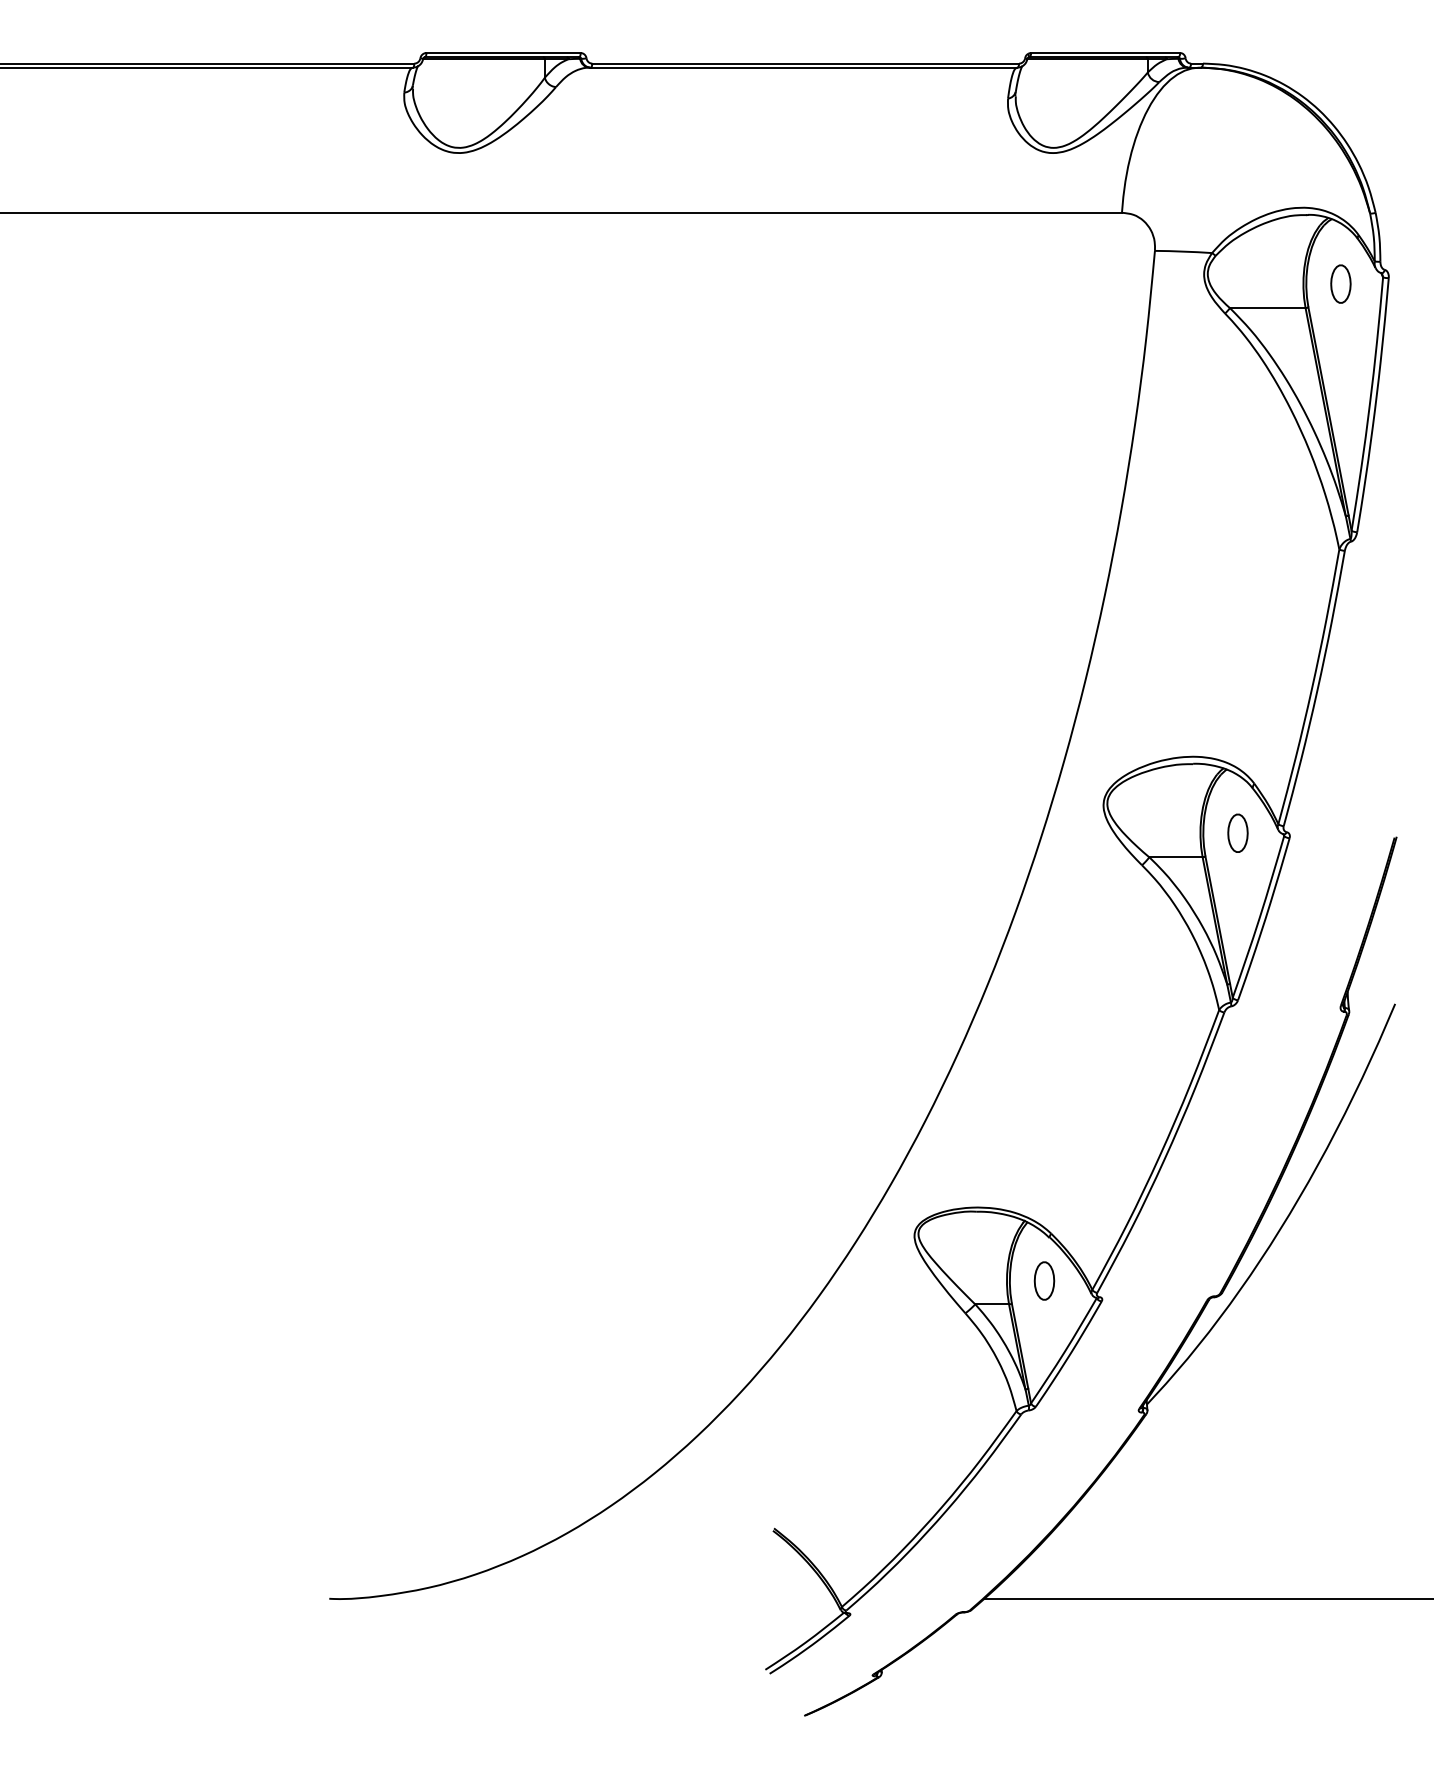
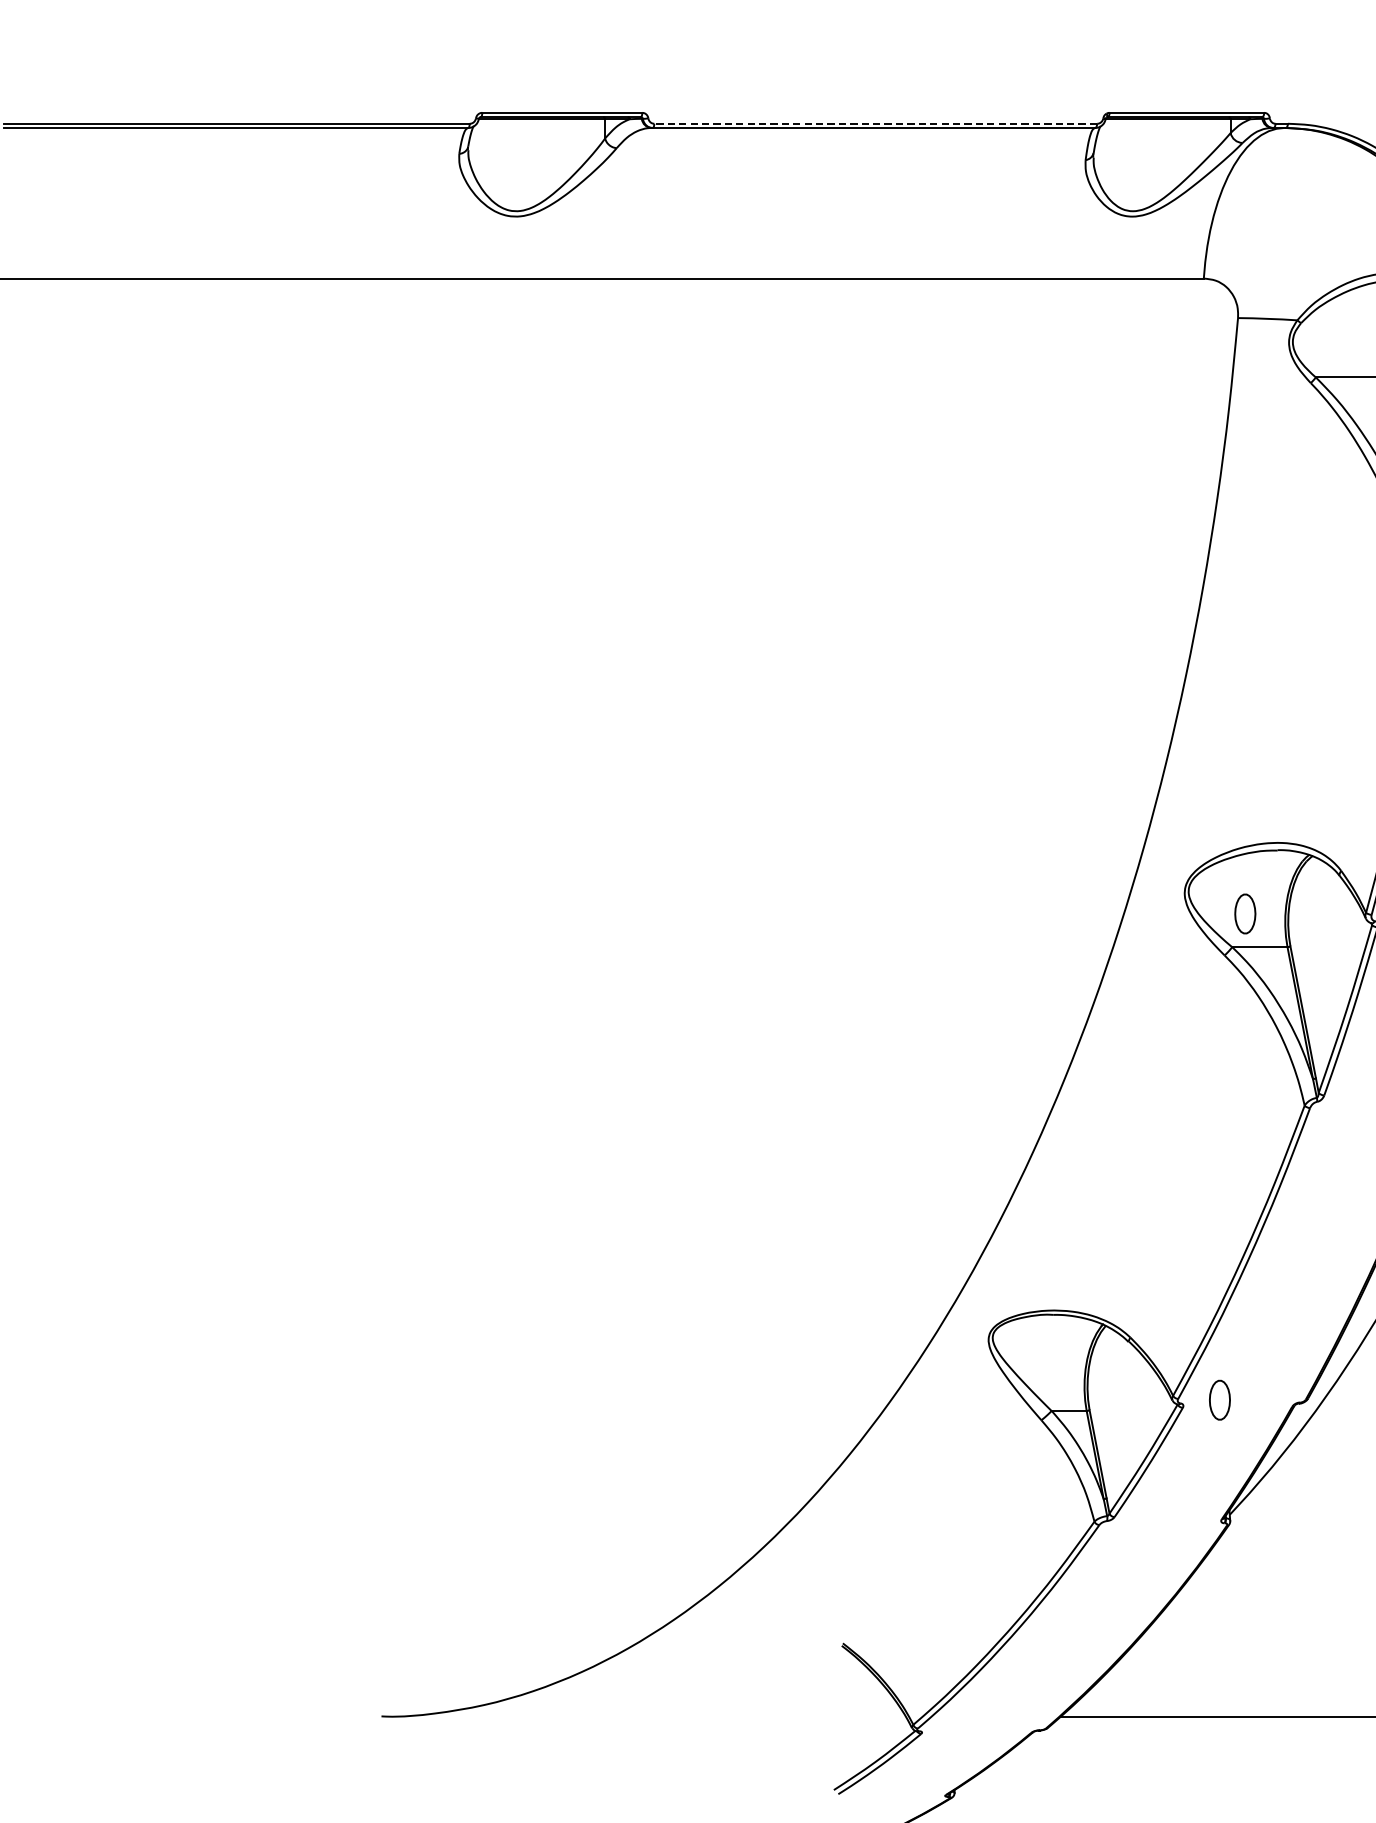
line: (805, 63) -> (875, 123), solid -> dashed
part: (1237, 832) -> (1244, 913), moved
part: (1044, 1280) -> (1219, 1399), moved

